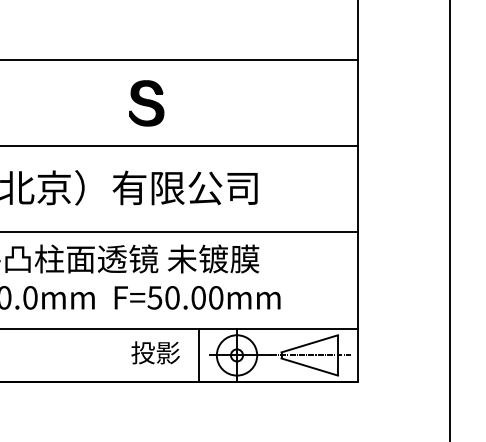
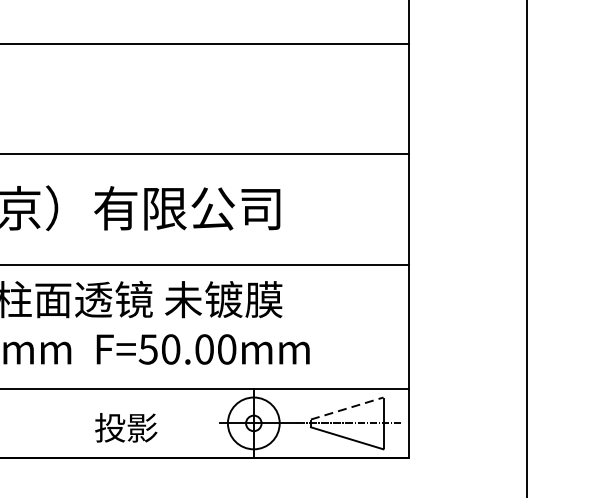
part: (146, 103) -> (137, 99), removed
line: (309, 343) -> (346, 408), solid -> dashed
text: (155, 352) -> (126, 427), moved
line: (199, 355) -> (205, 423), removed

